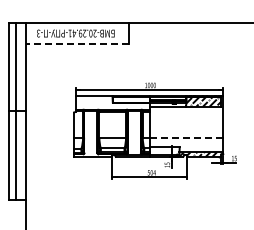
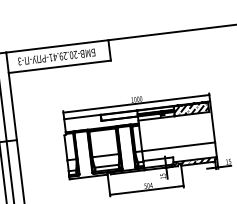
line: (77, 43) -> (59, 66), dashed -> solid
line: (186, 137) -> (178, 146), dashed -> solid

